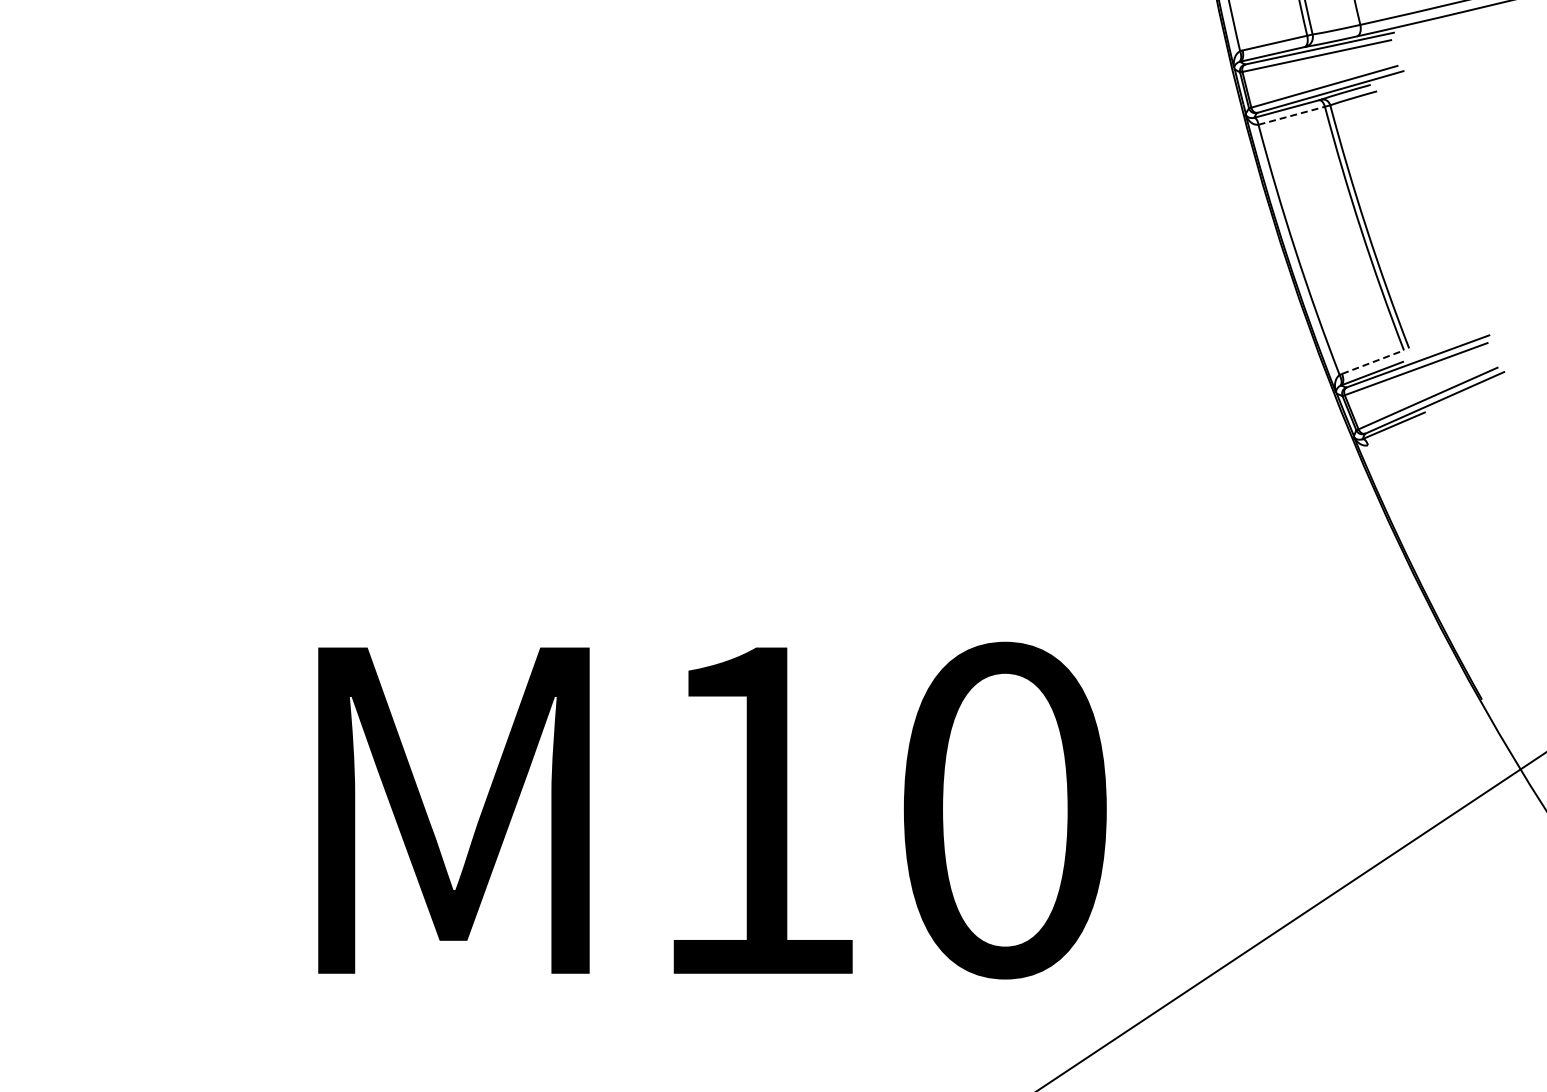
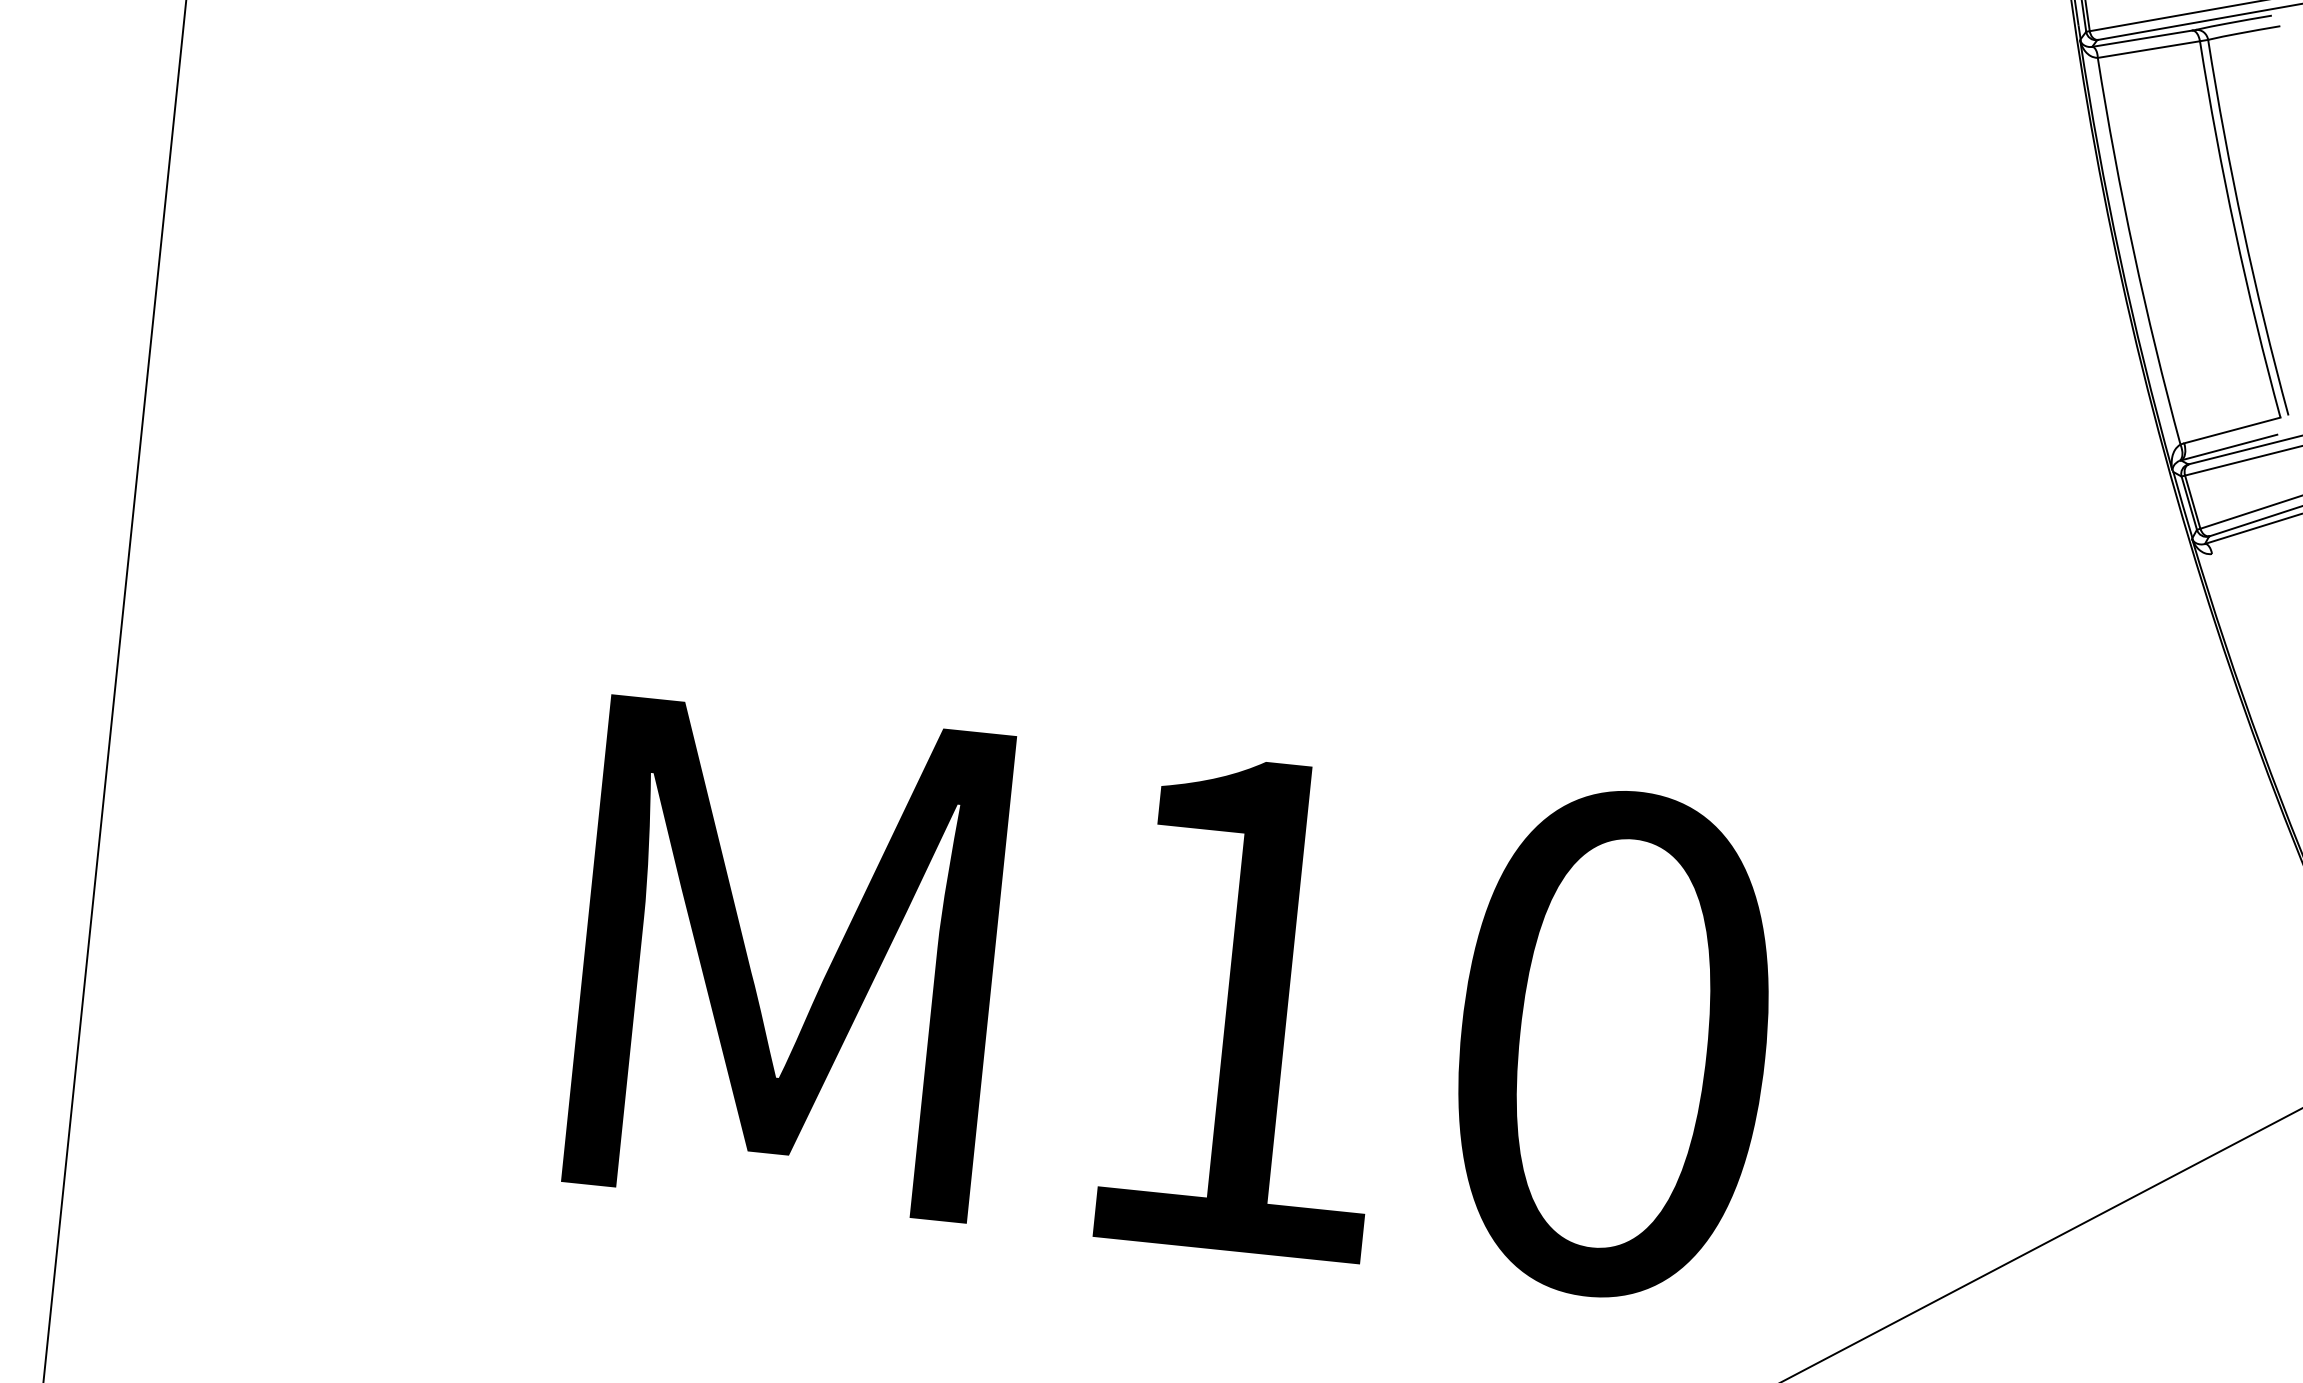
line: (1292, 115) -> (2150, 49), dashed -> solid
line: (1373, 361) -> (2233, 429), dashed -> solid

